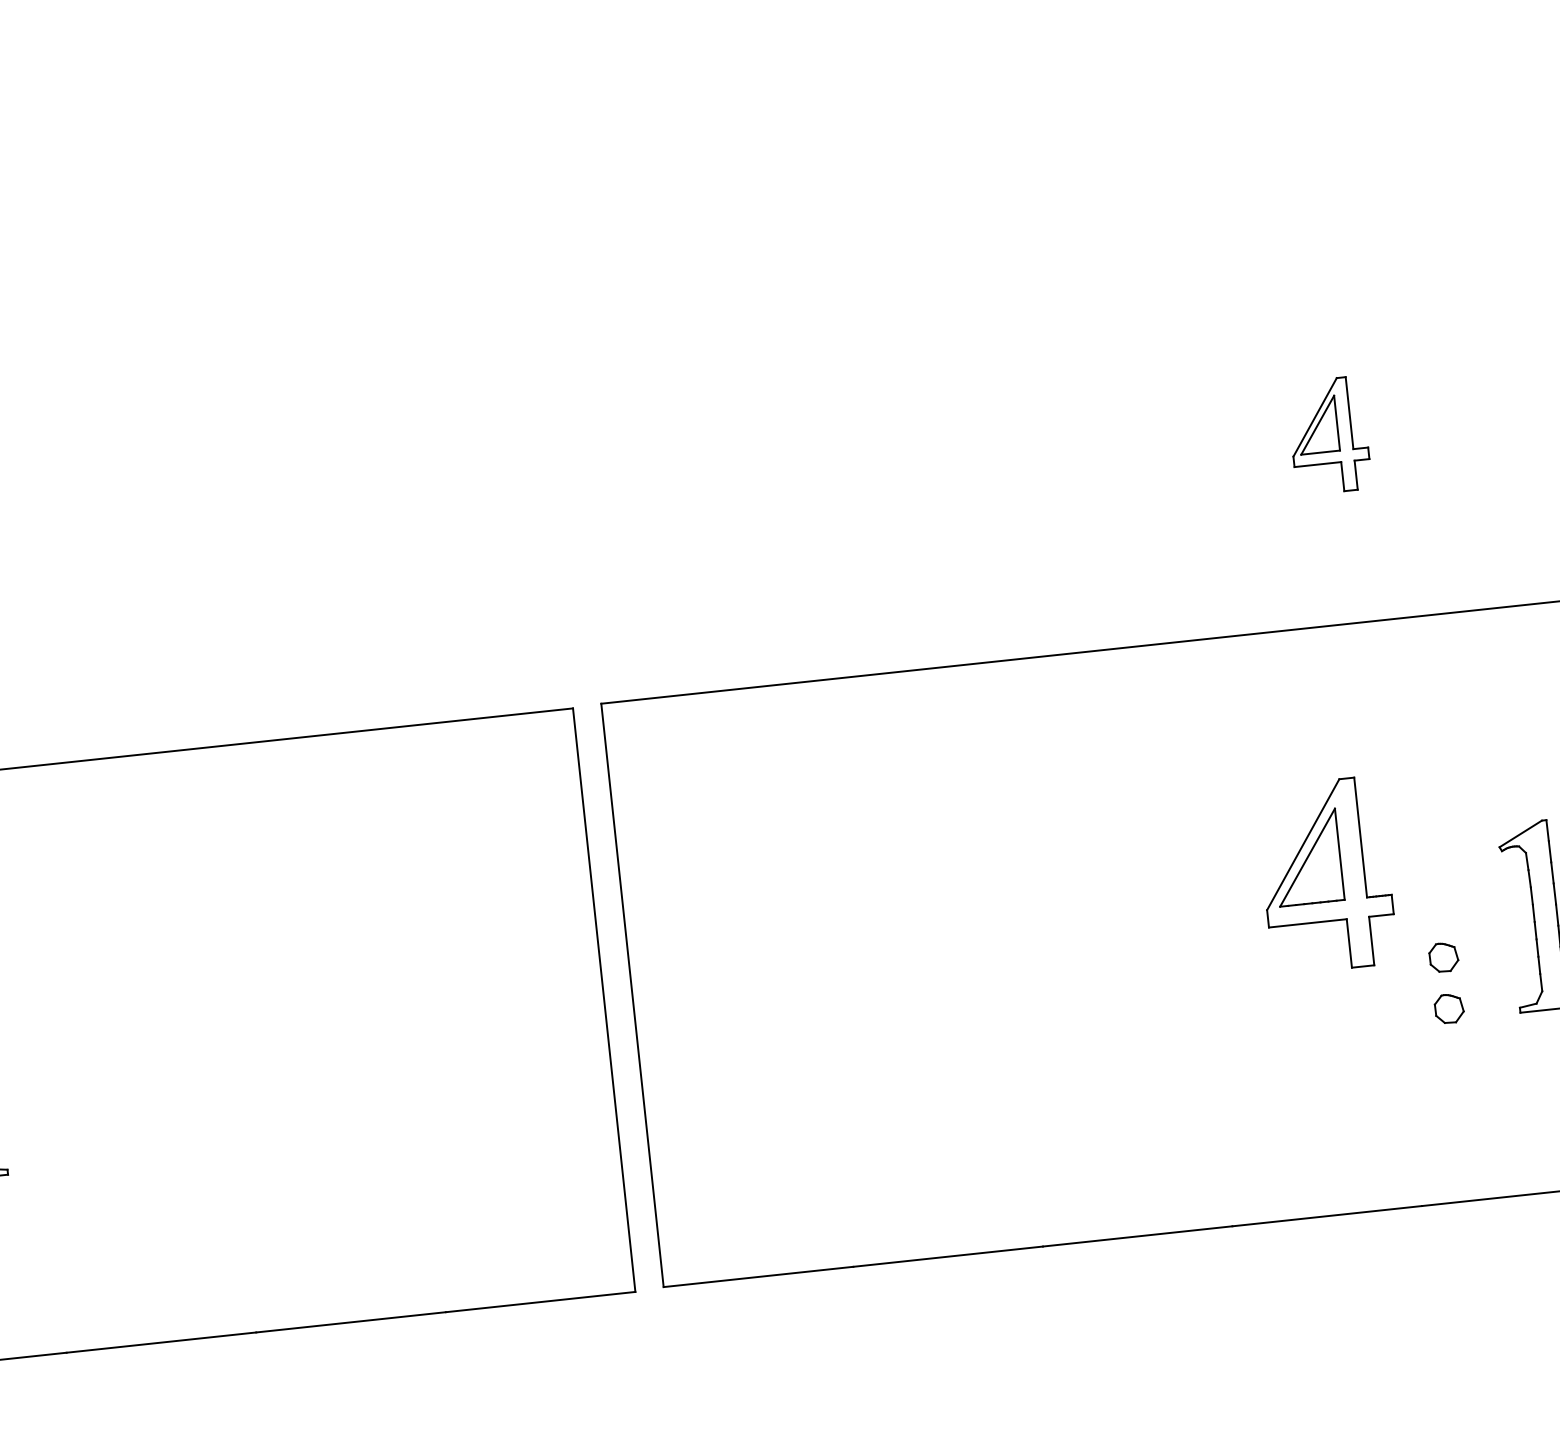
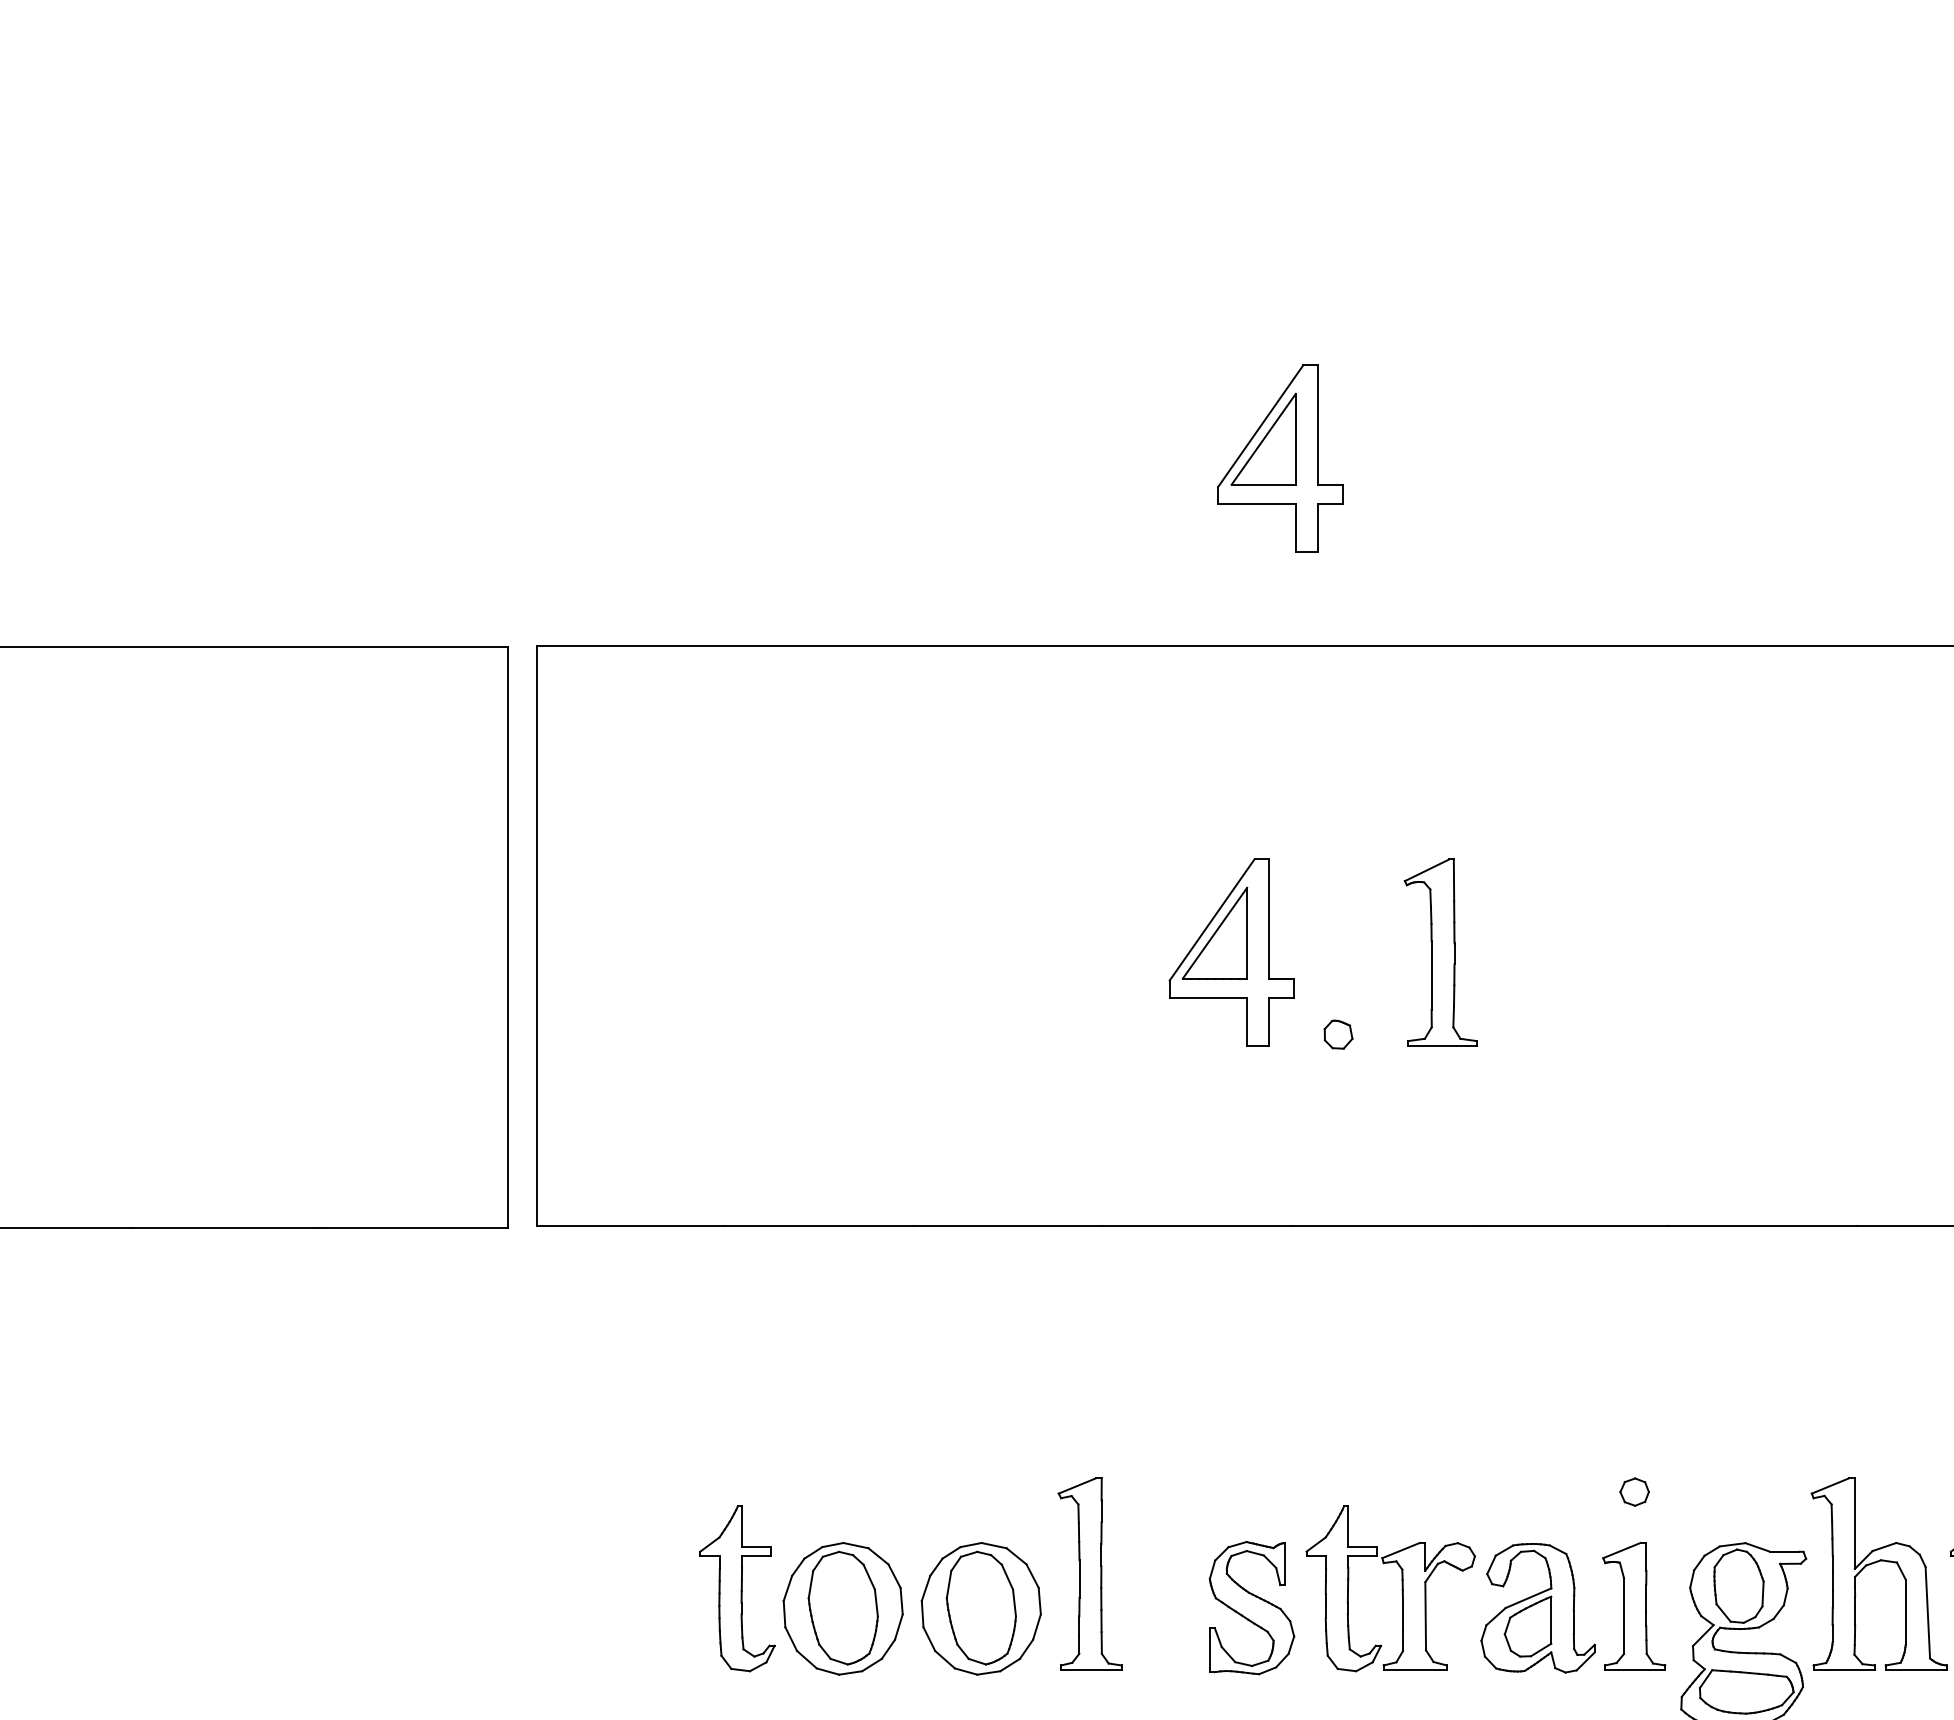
part: (1329, 435) -> (1280, 458), size x1.67
part: (1326, 875) -> (1231, 952), moved
part: (1443, 957) -> (1338, 983), removed

